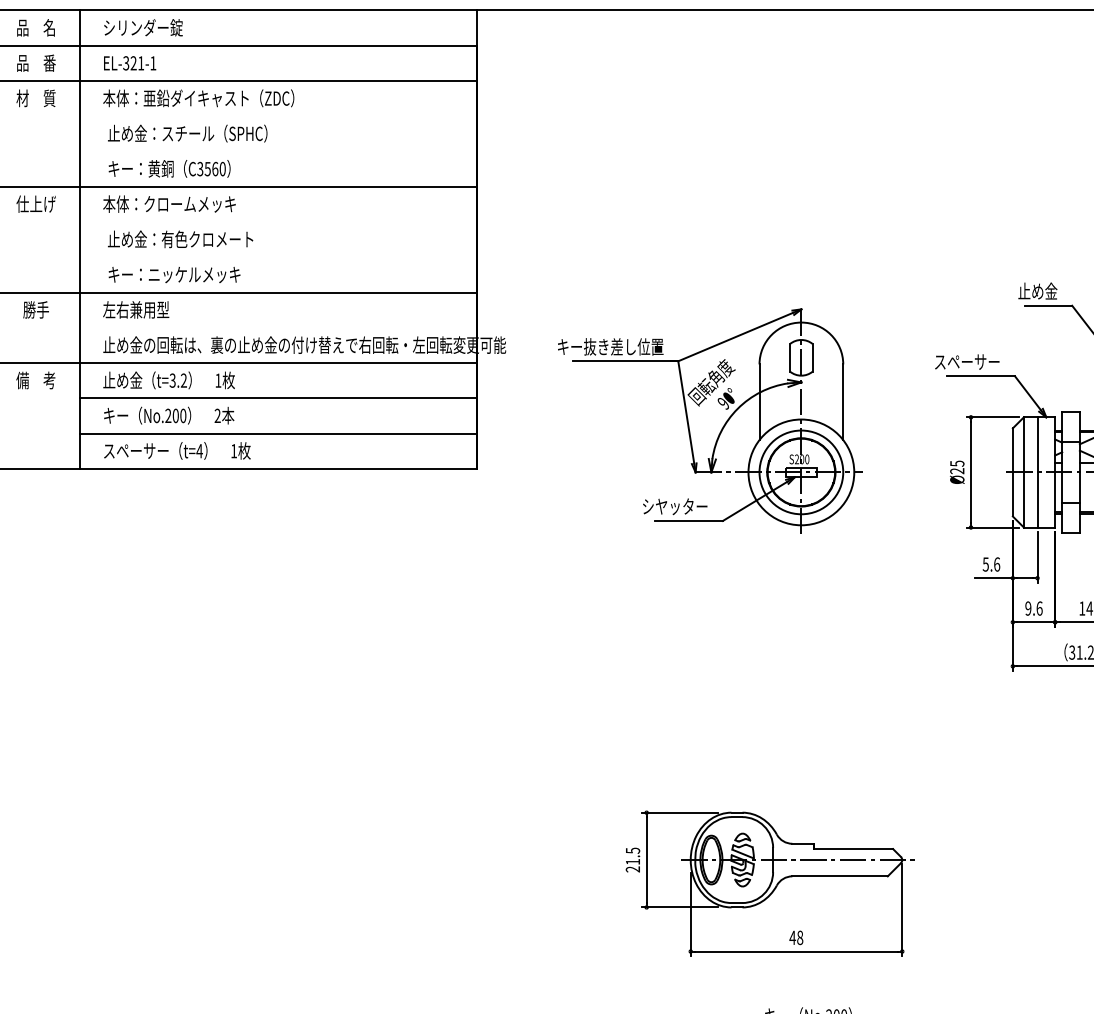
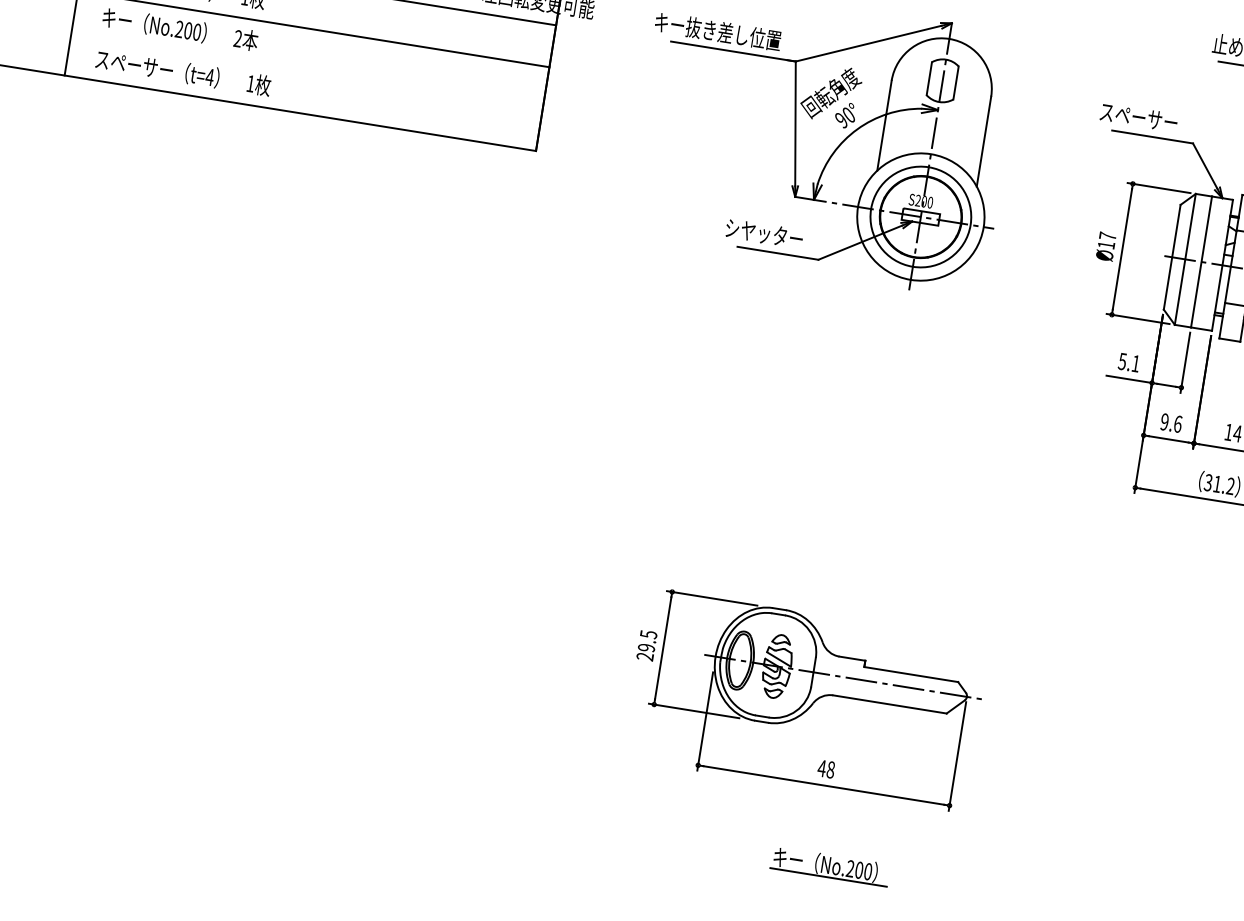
line: (278, 433) -> (306, 71), removed
text: (957, 467) -> (1107, 240), Ø25 -> Ø17
text: (997, 564) -> (1136, 363), 5.6 -> 5.1
text: (632, 861) -> (646, 647), 21.5 -> 29.5

